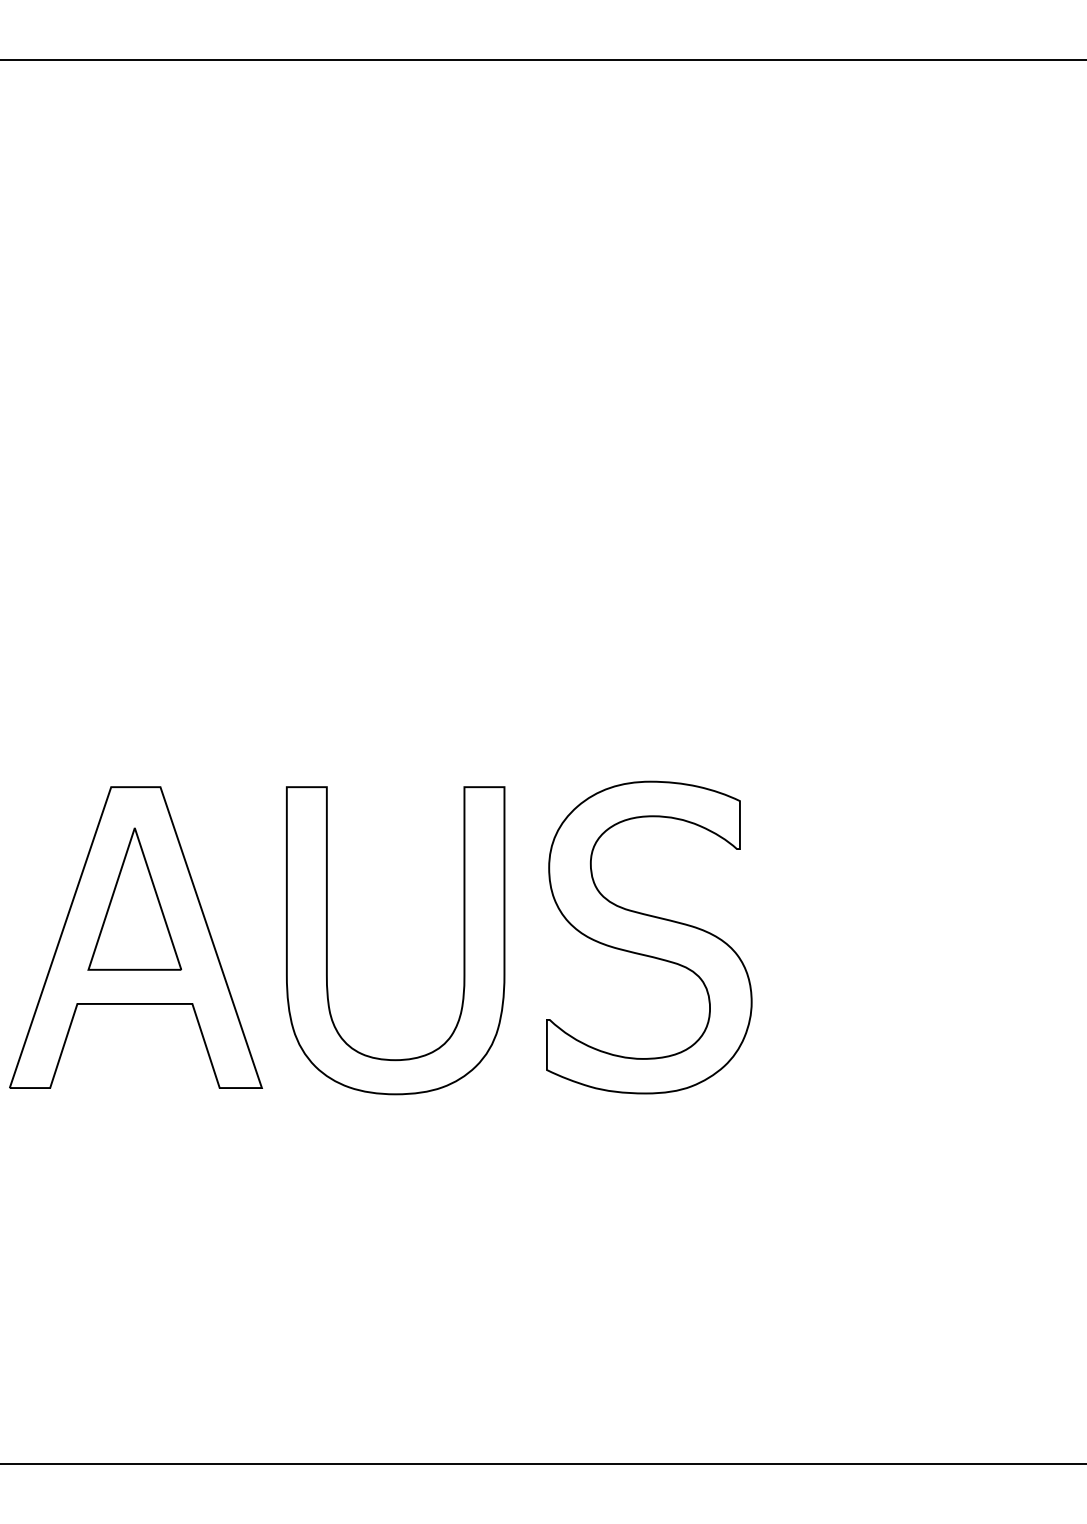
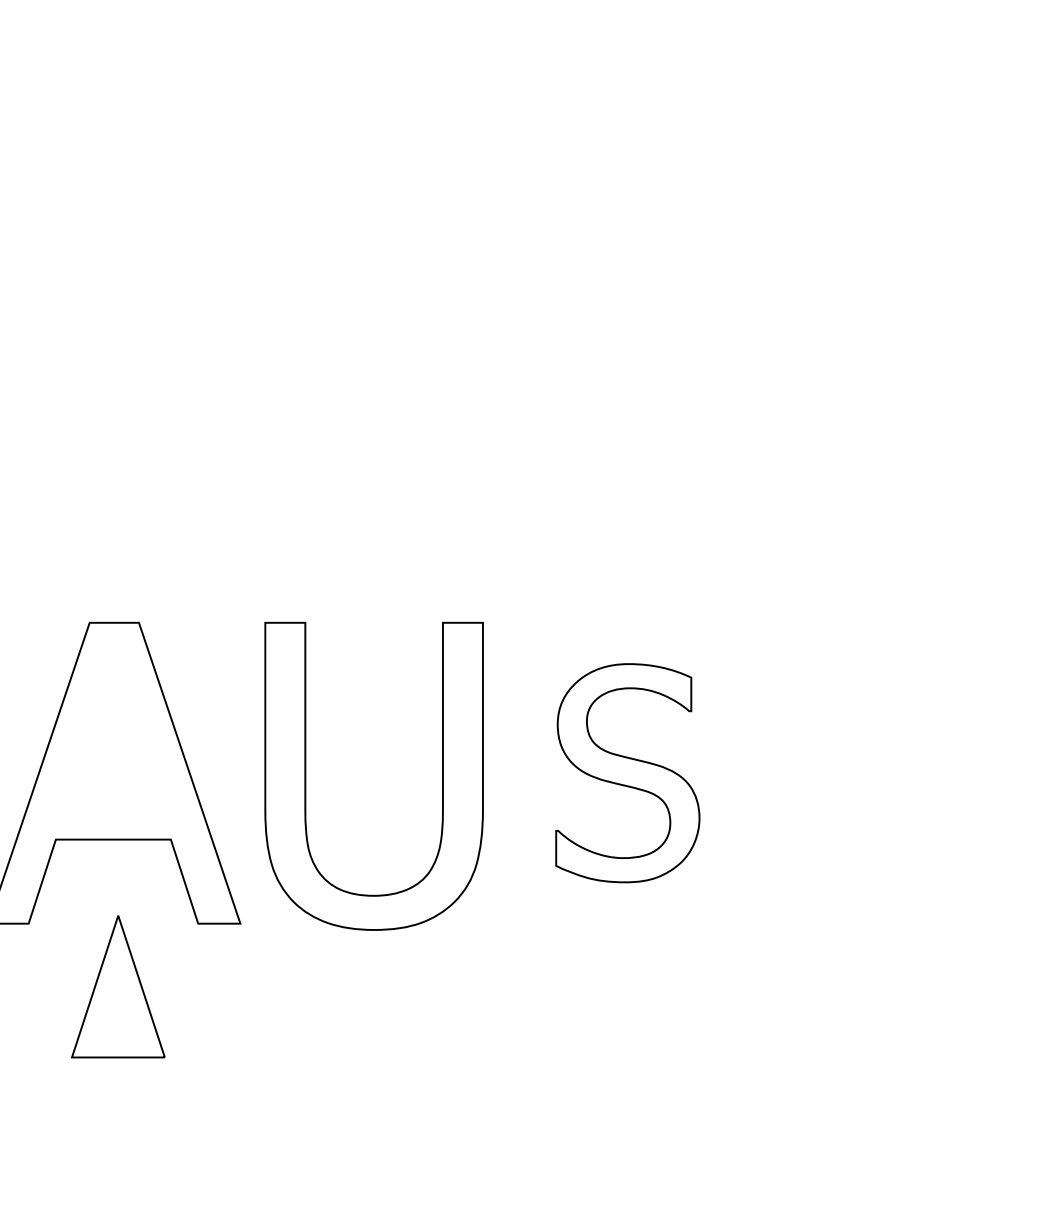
part: (134, 898) -> (117, 986), moved
part: (649, 937) -> (627, 773), size x0.7

